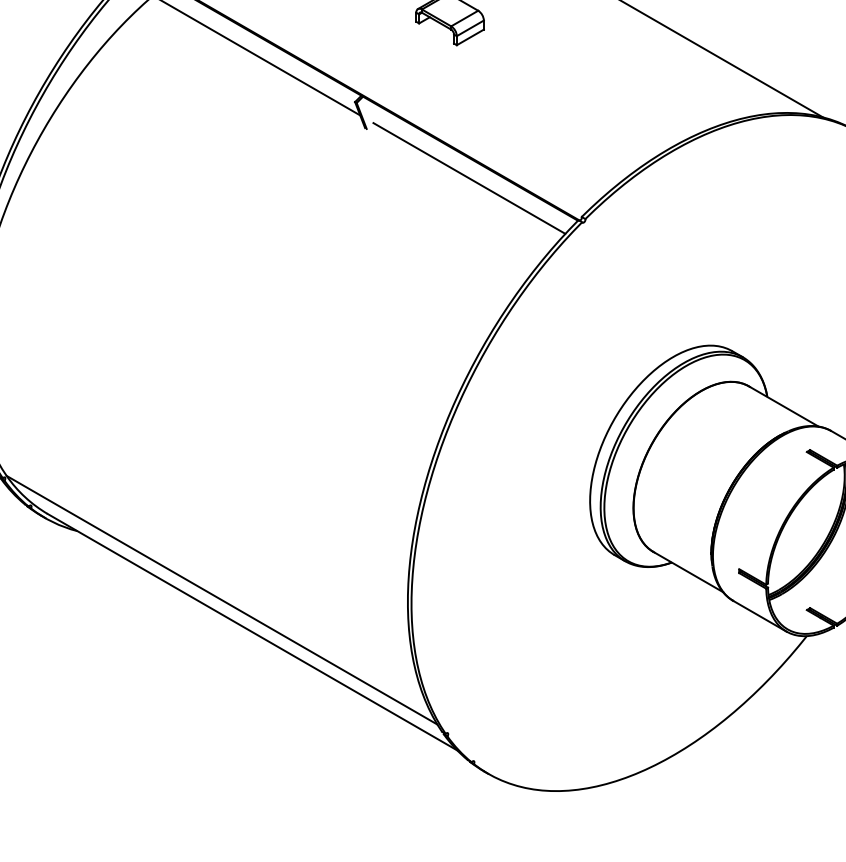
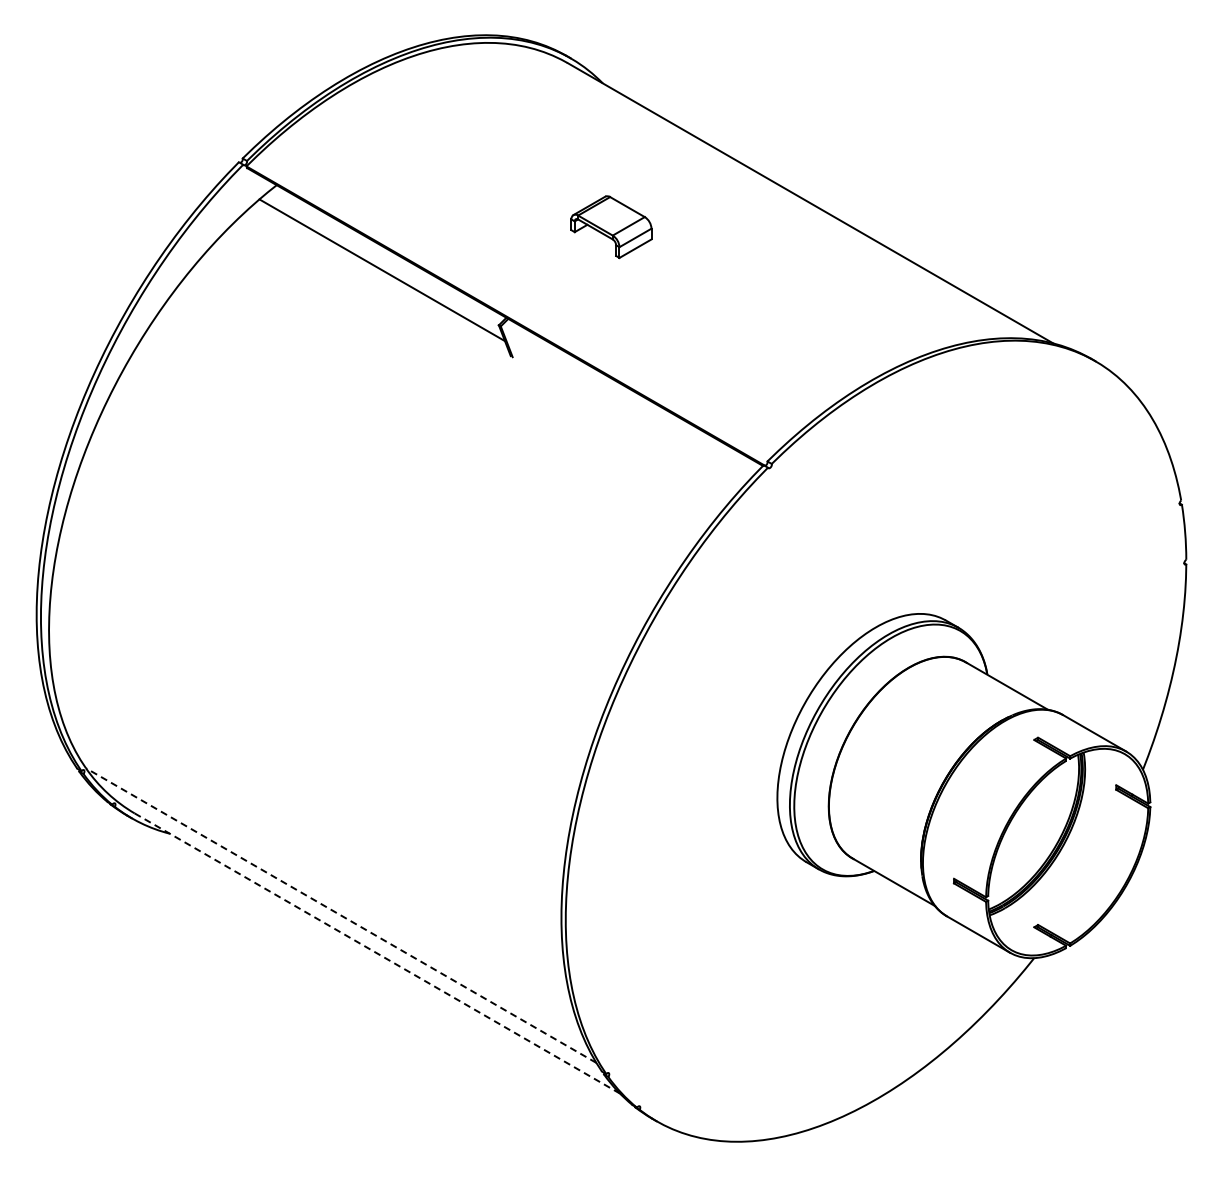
line: (469, 178) -> (634, 415), removed
line: (222, 600) -> (341, 915), solid -> dashed
line: (252, 632) -> (377, 953), solid -> dashed

